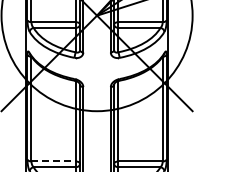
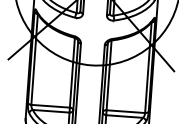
line: (54, 161) -> (51, 106), dashed -> solid

